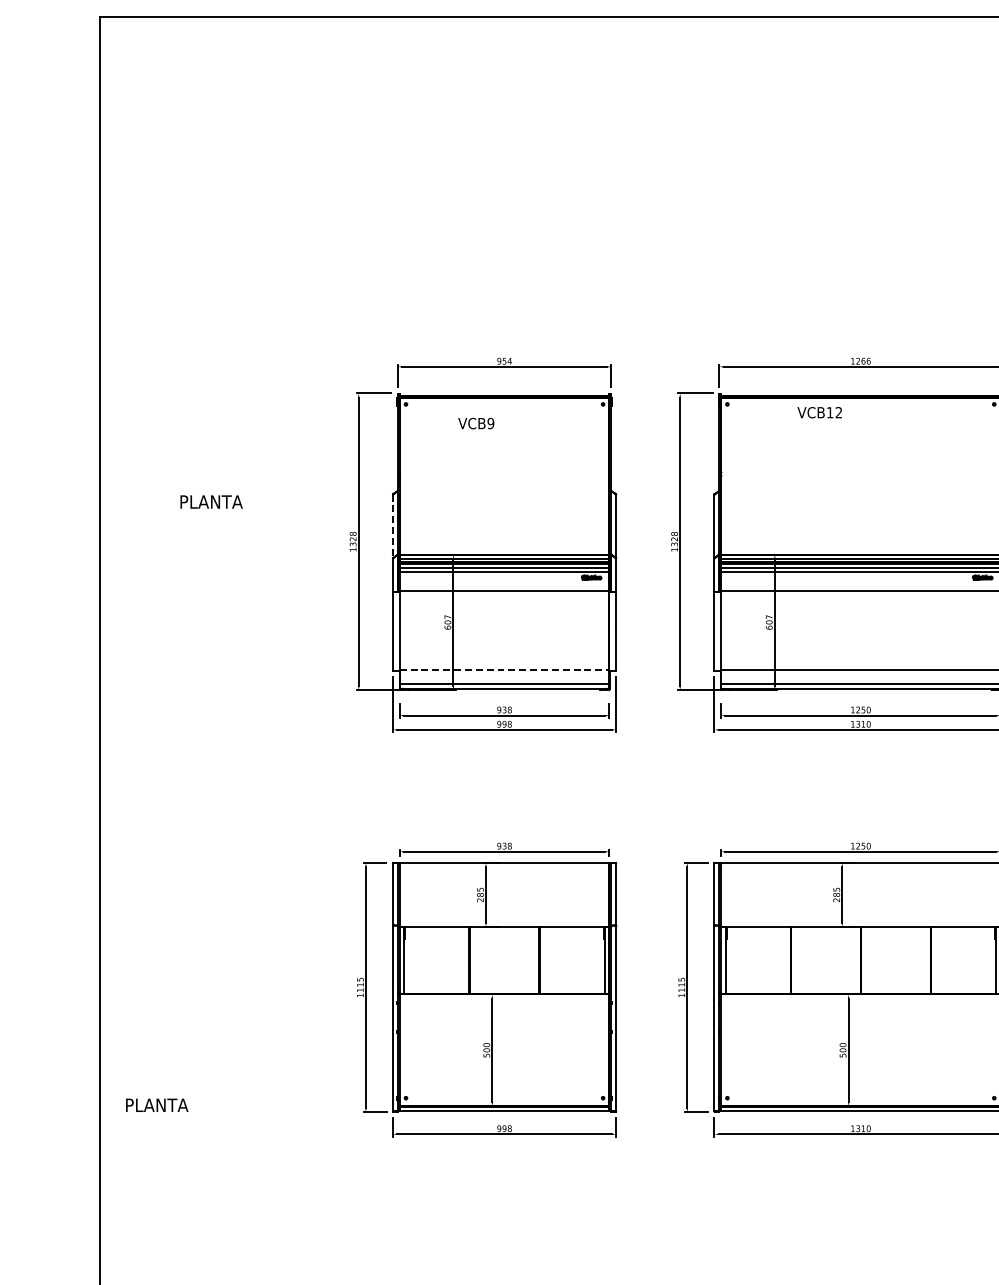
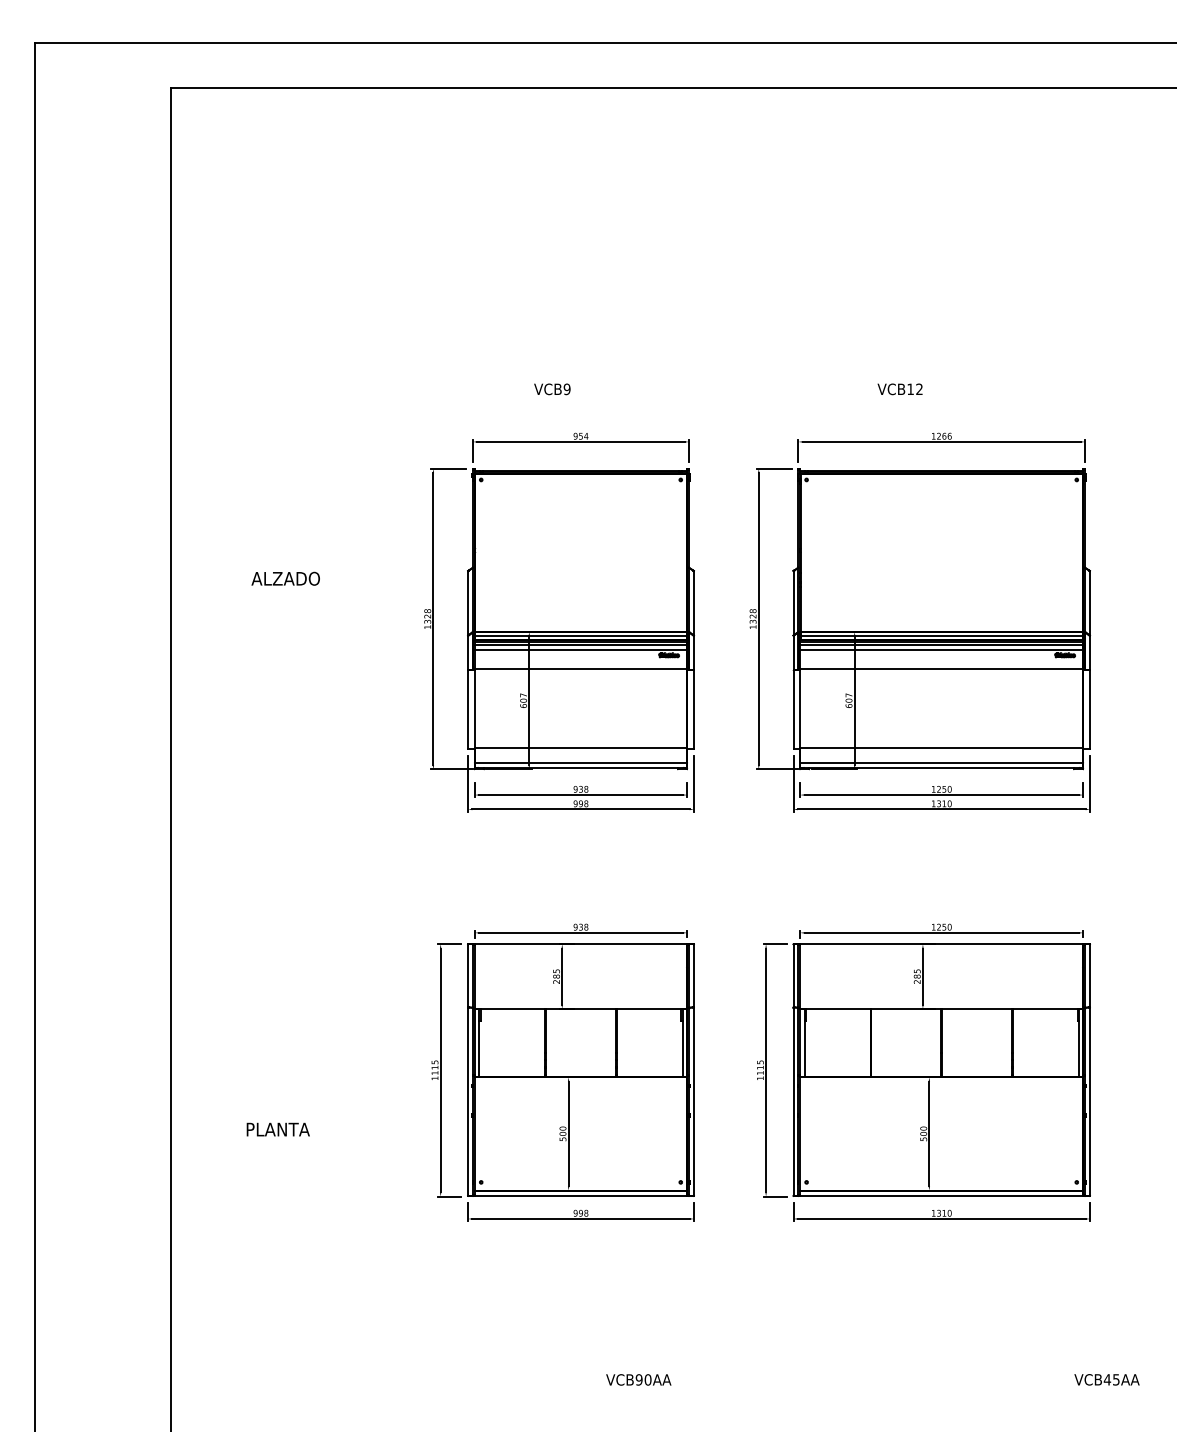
text: (819, 412) -> (899, 389), moved
text: (476, 423) -> (552, 389), moved
text: (212, 501) -> (285, 578), PLANTA -> ALZADO
line: (393, 527) -> (468, 604), dashed -> solid
line: (505, 669) -> (581, 748), dashed -> solid
text: (156, 1105) -> (277, 1129), moved

